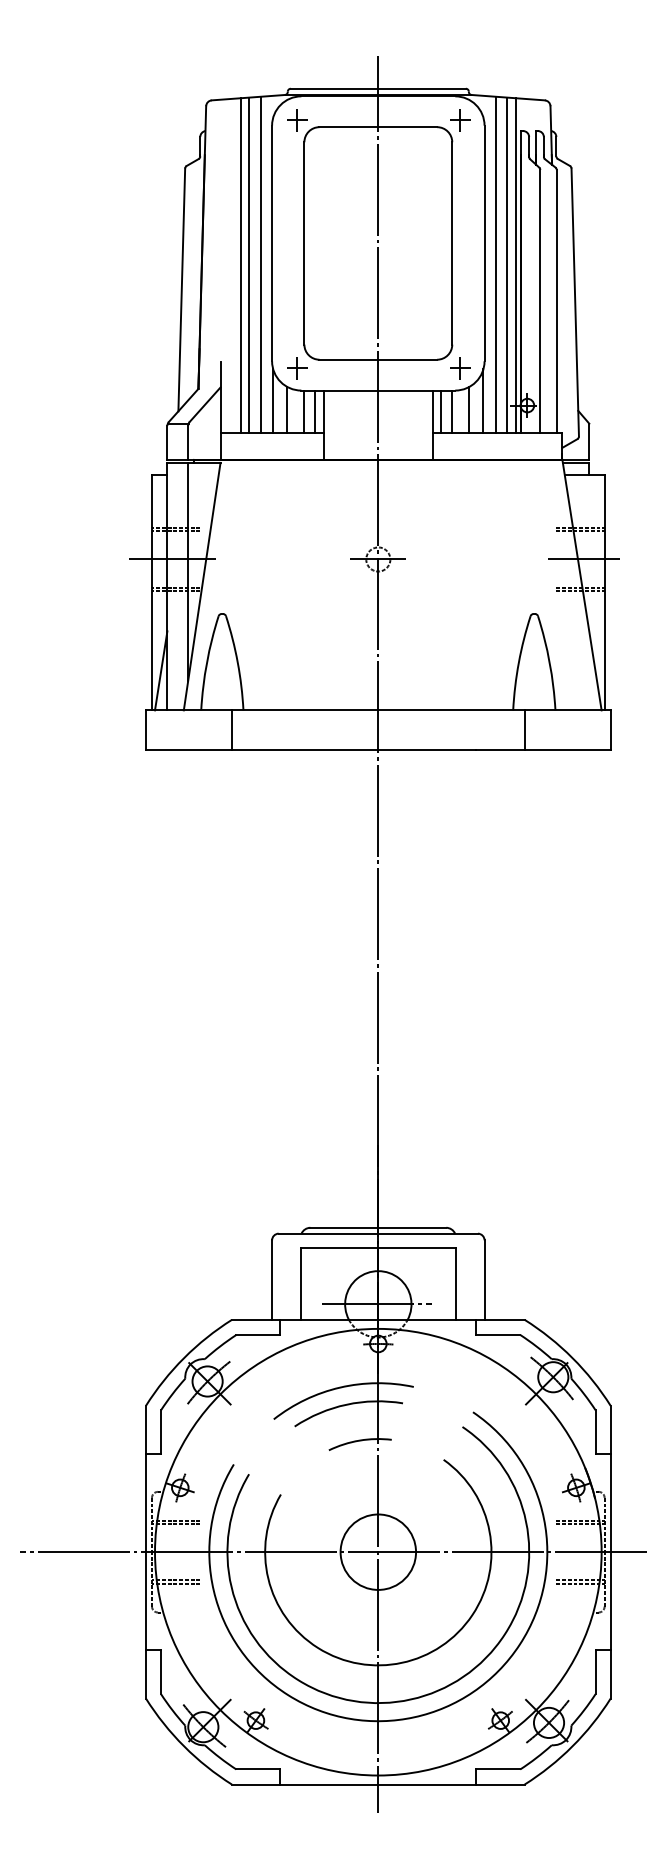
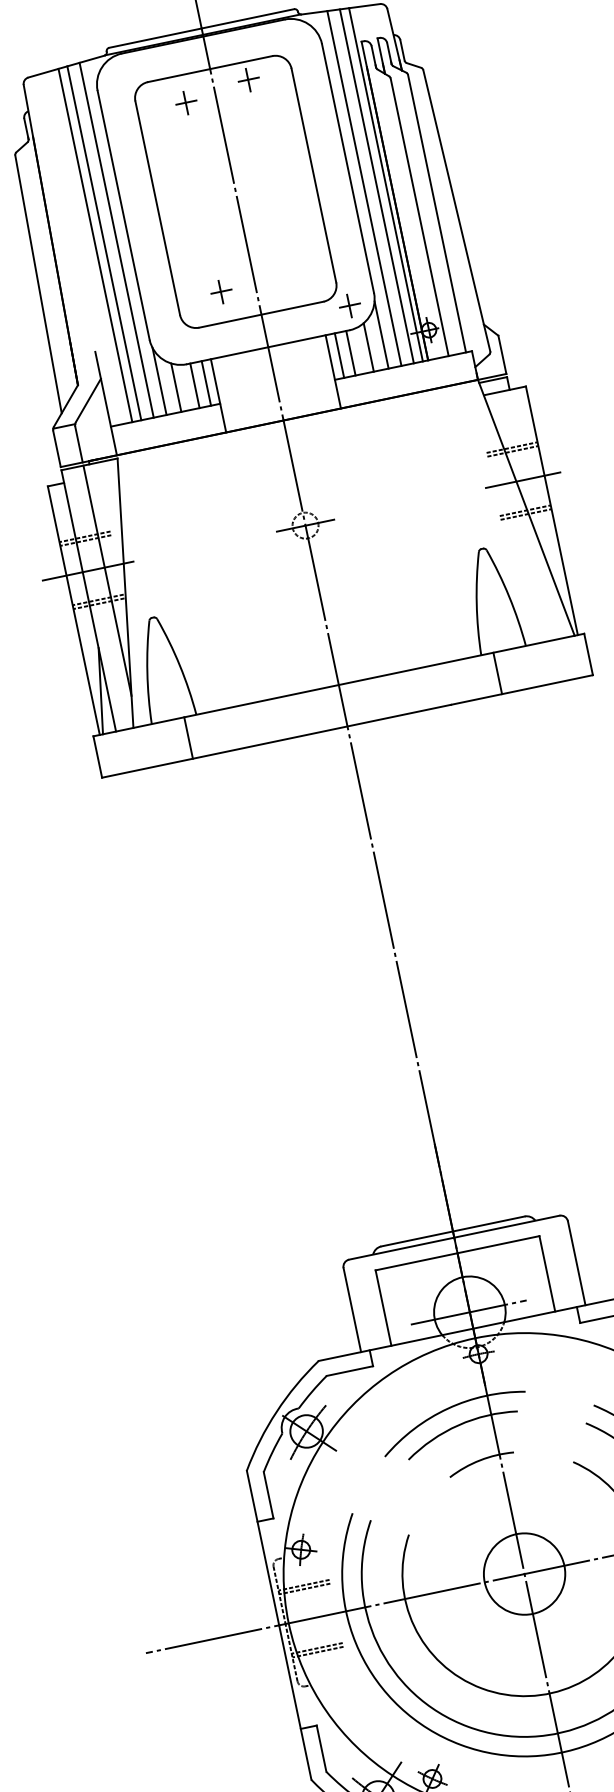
part: (297, 120) -> (186, 103), moved
part: (460, 120) -> (249, 80), moved
part: (297, 368) -> (221, 291), moved

